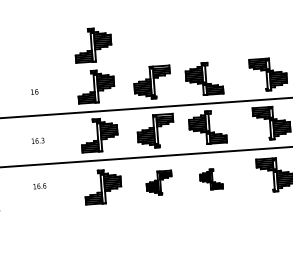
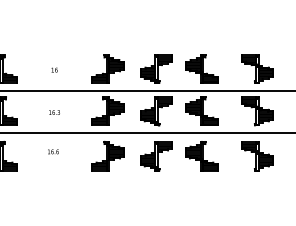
part: (92, 45) -> (107, 33), removed
part: (210, 179) -> (201, 156), size x1.67
part: (159, 183) -> (156, 156), size x1.43

